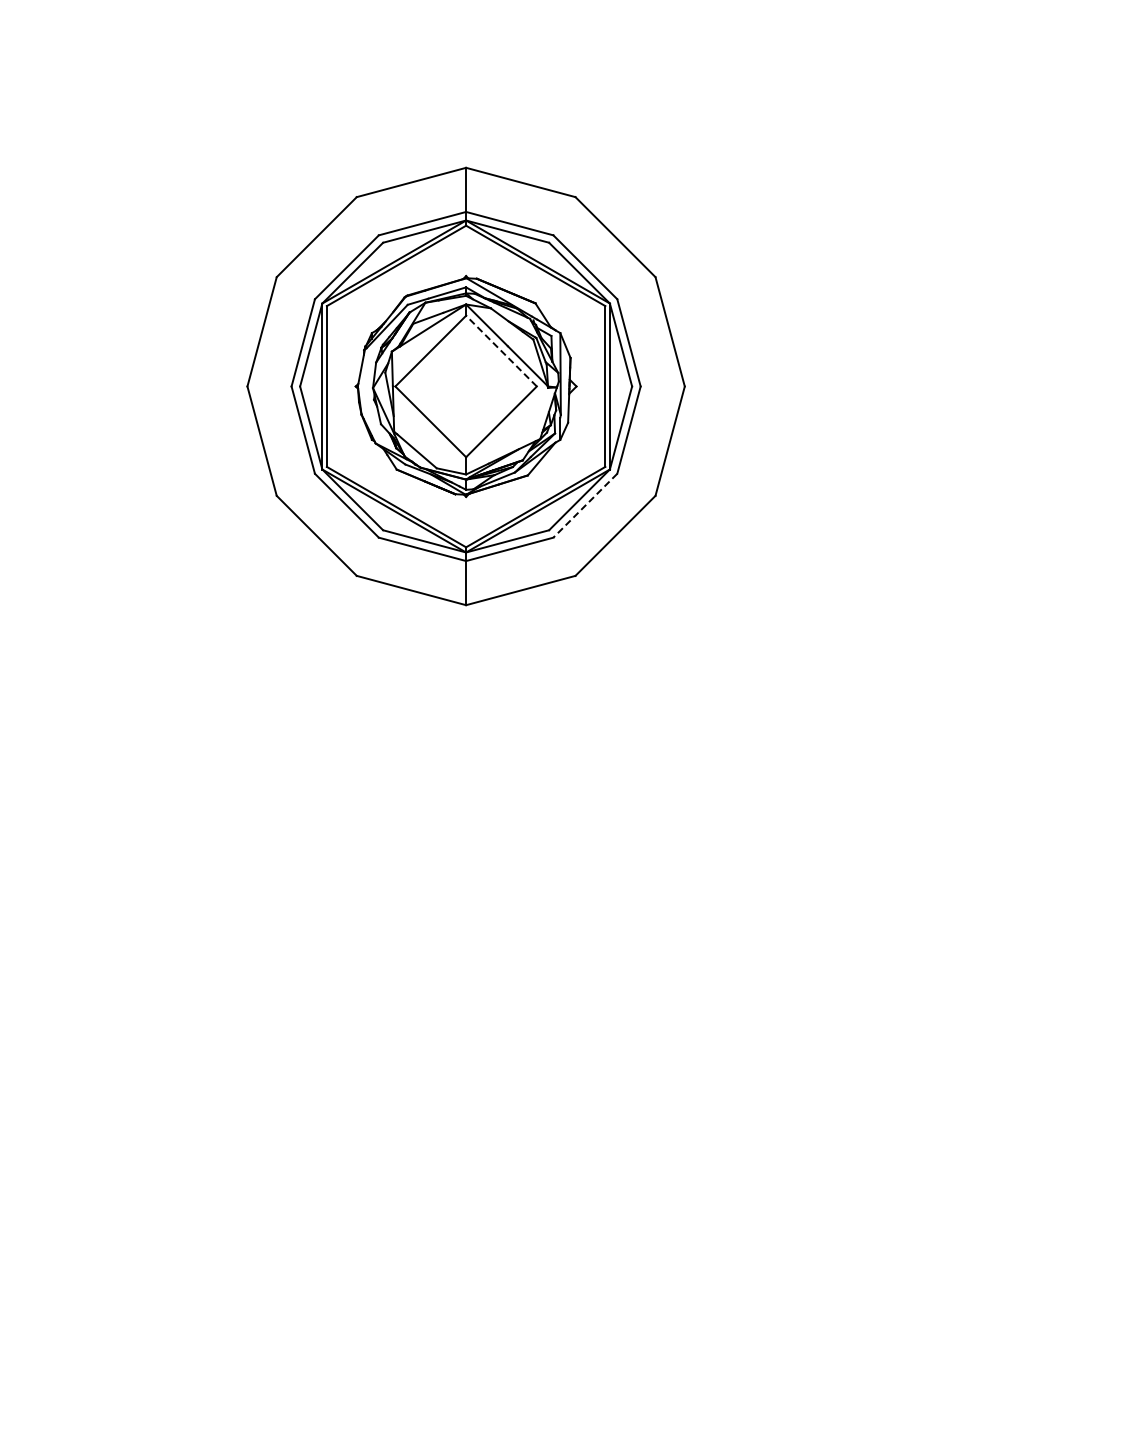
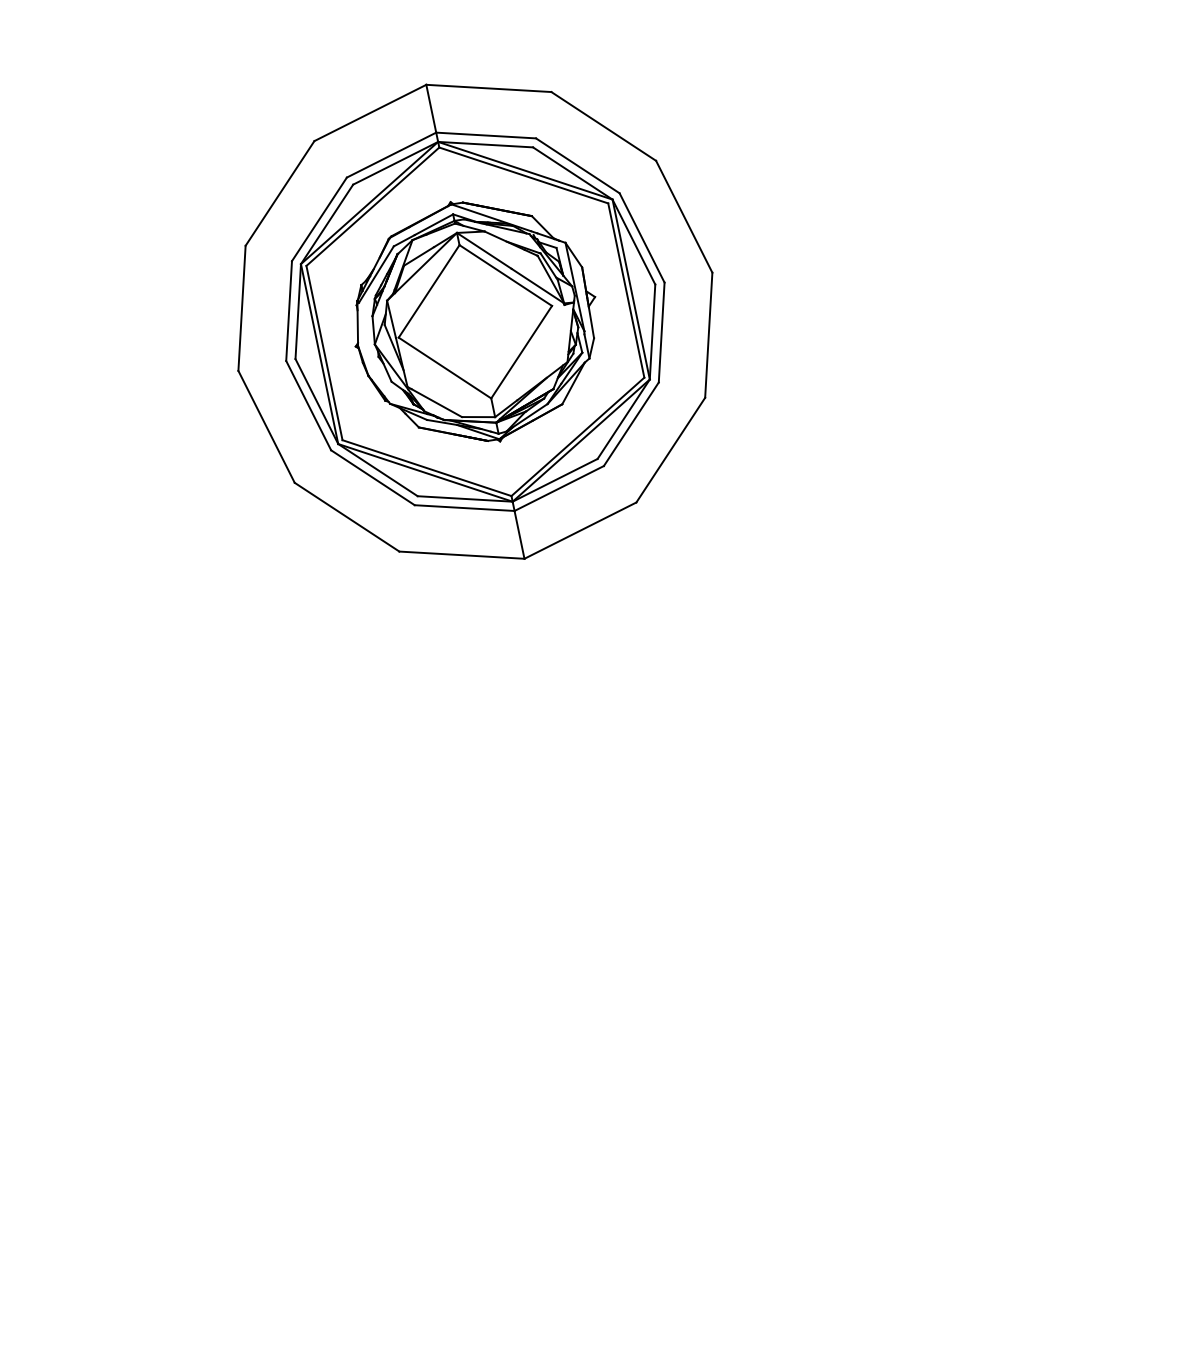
line: (501, 350) -> (505, 274), dashed -> solid
line: (585, 506) -> (631, 425), dashed -> solid

